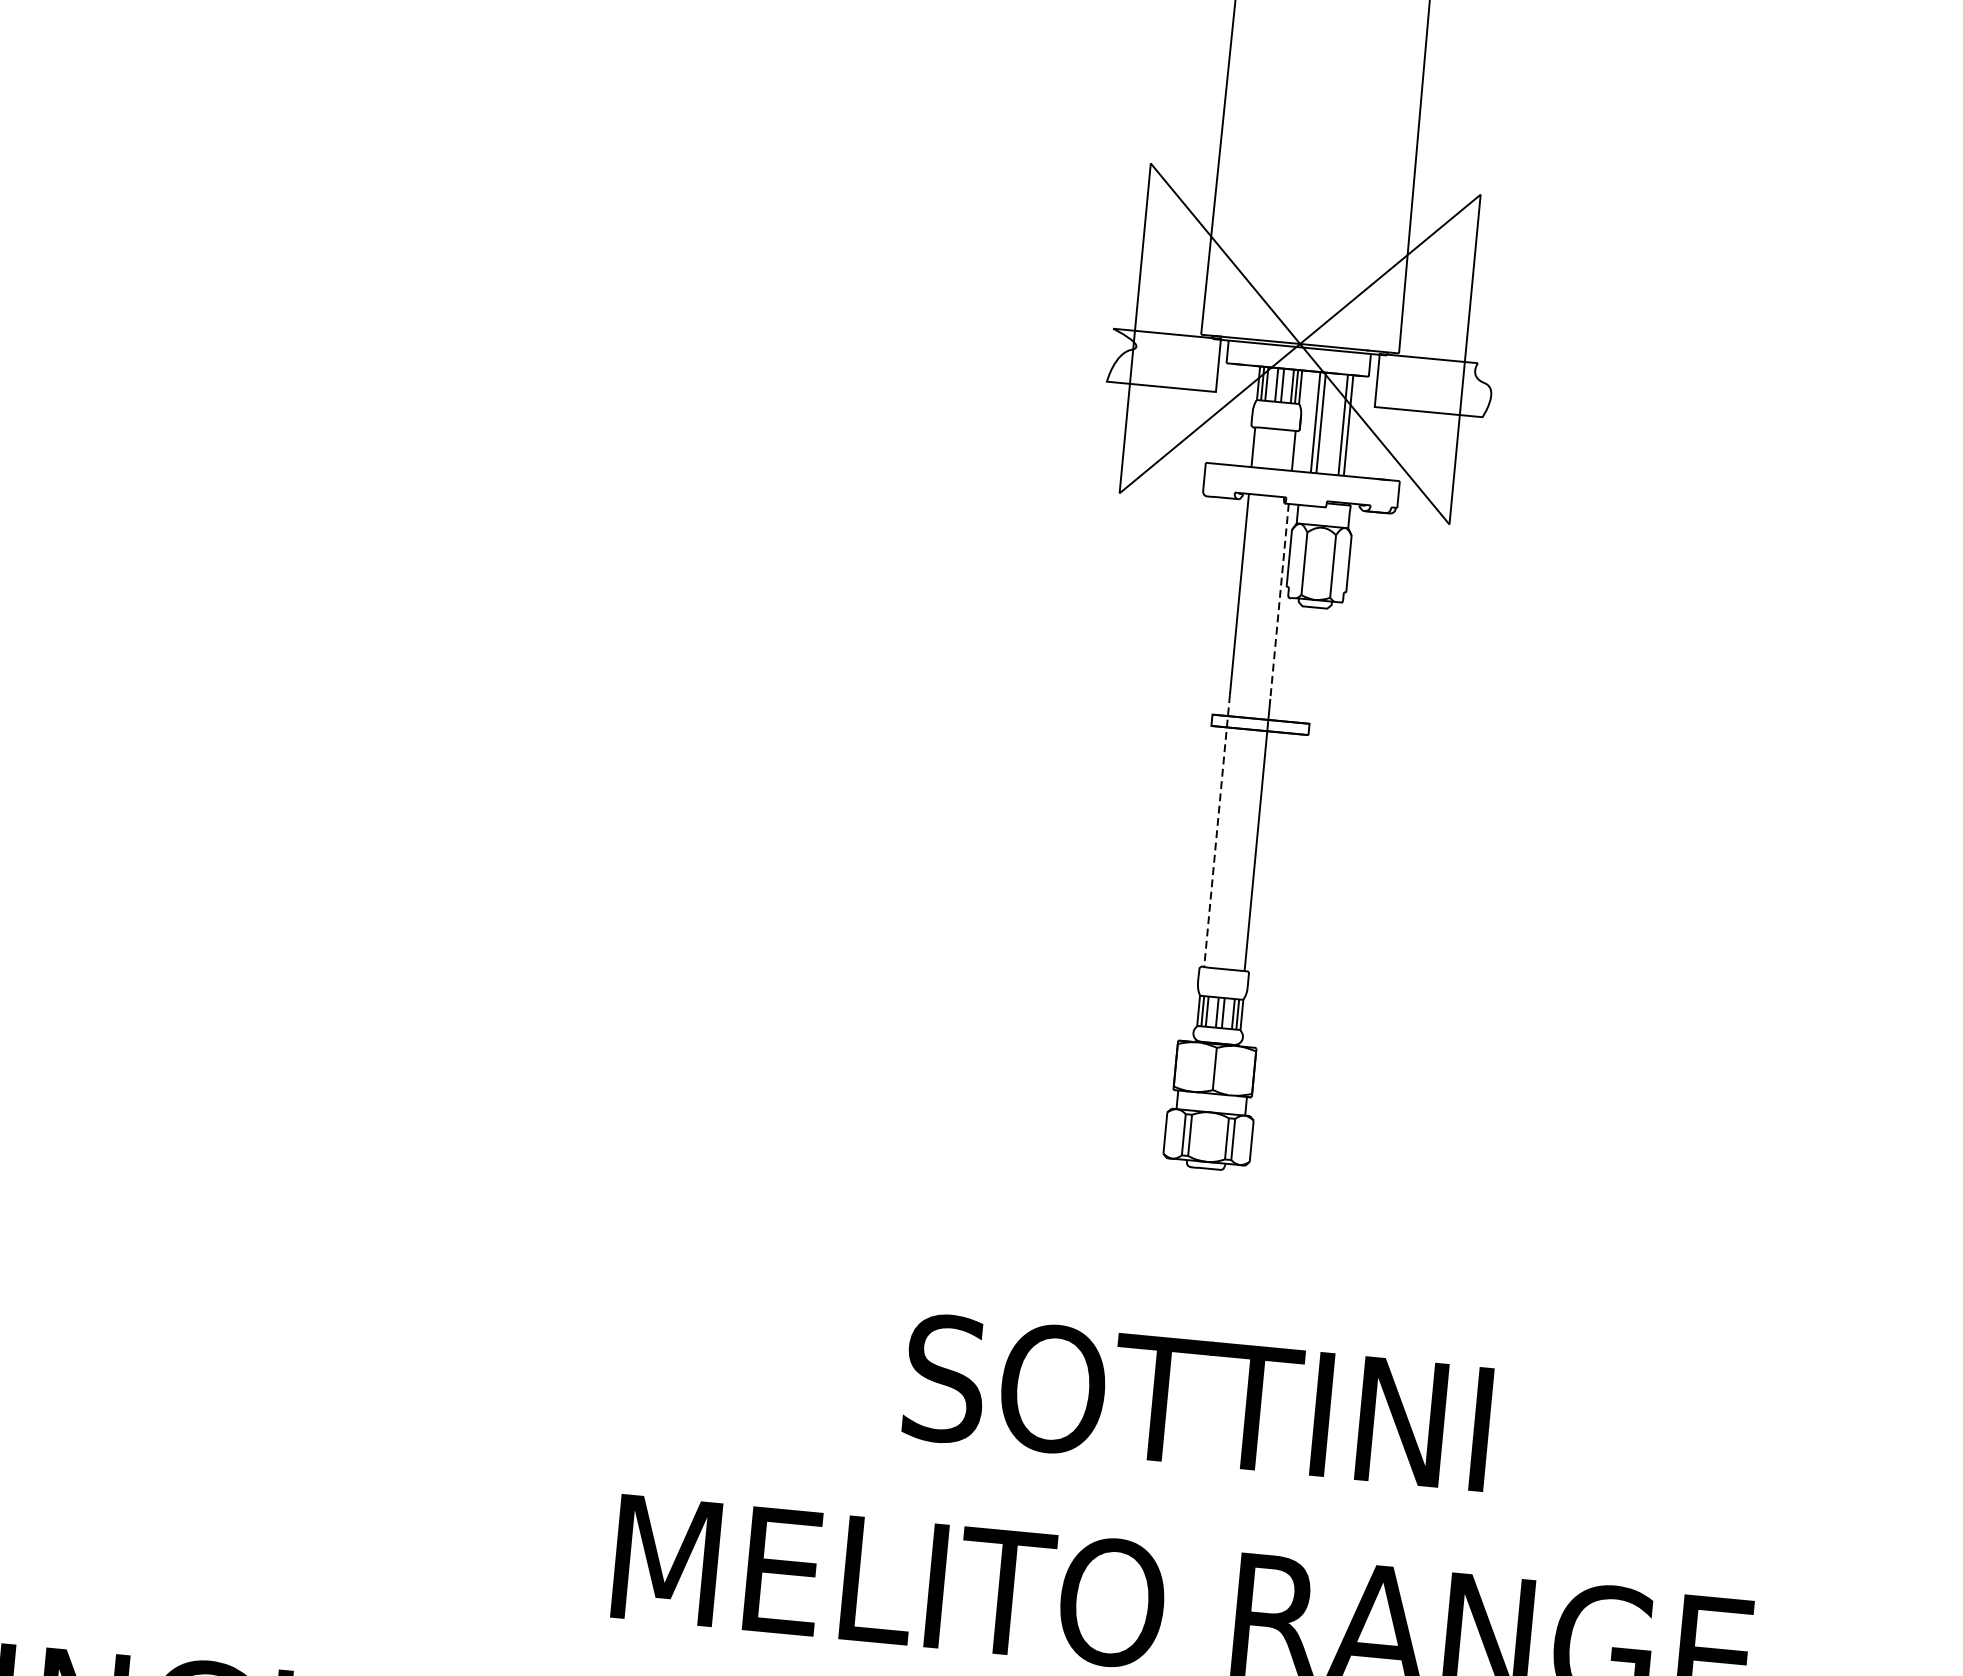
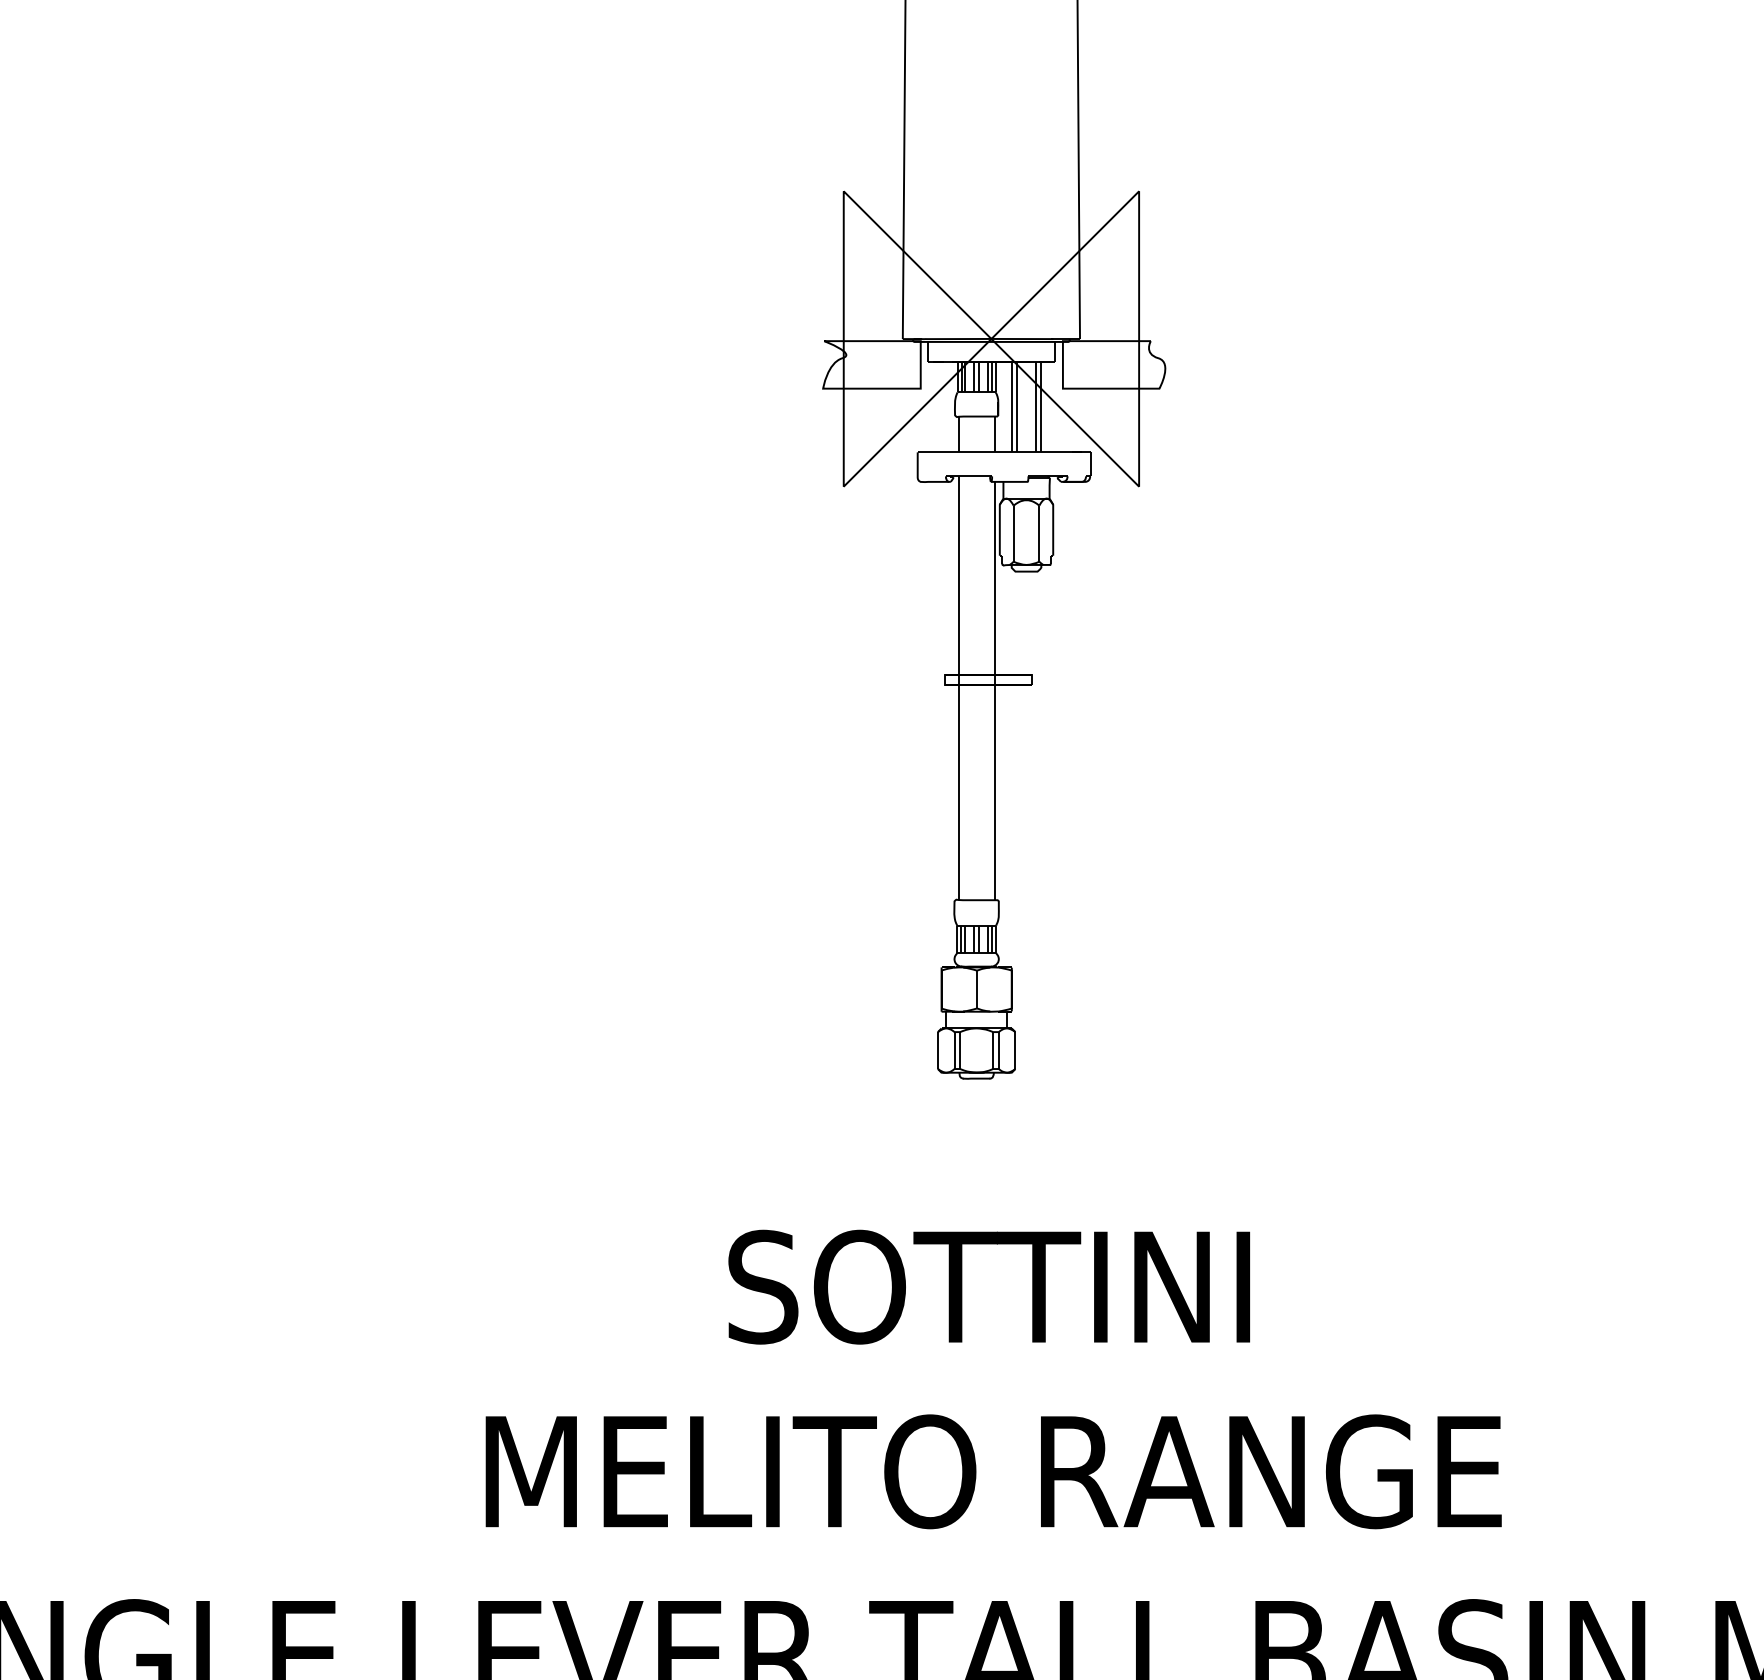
line: (1279, 601) -> (994, 569), dashed -> solid
line: (1216, 831) -> (958, 778), dashed -> solid

